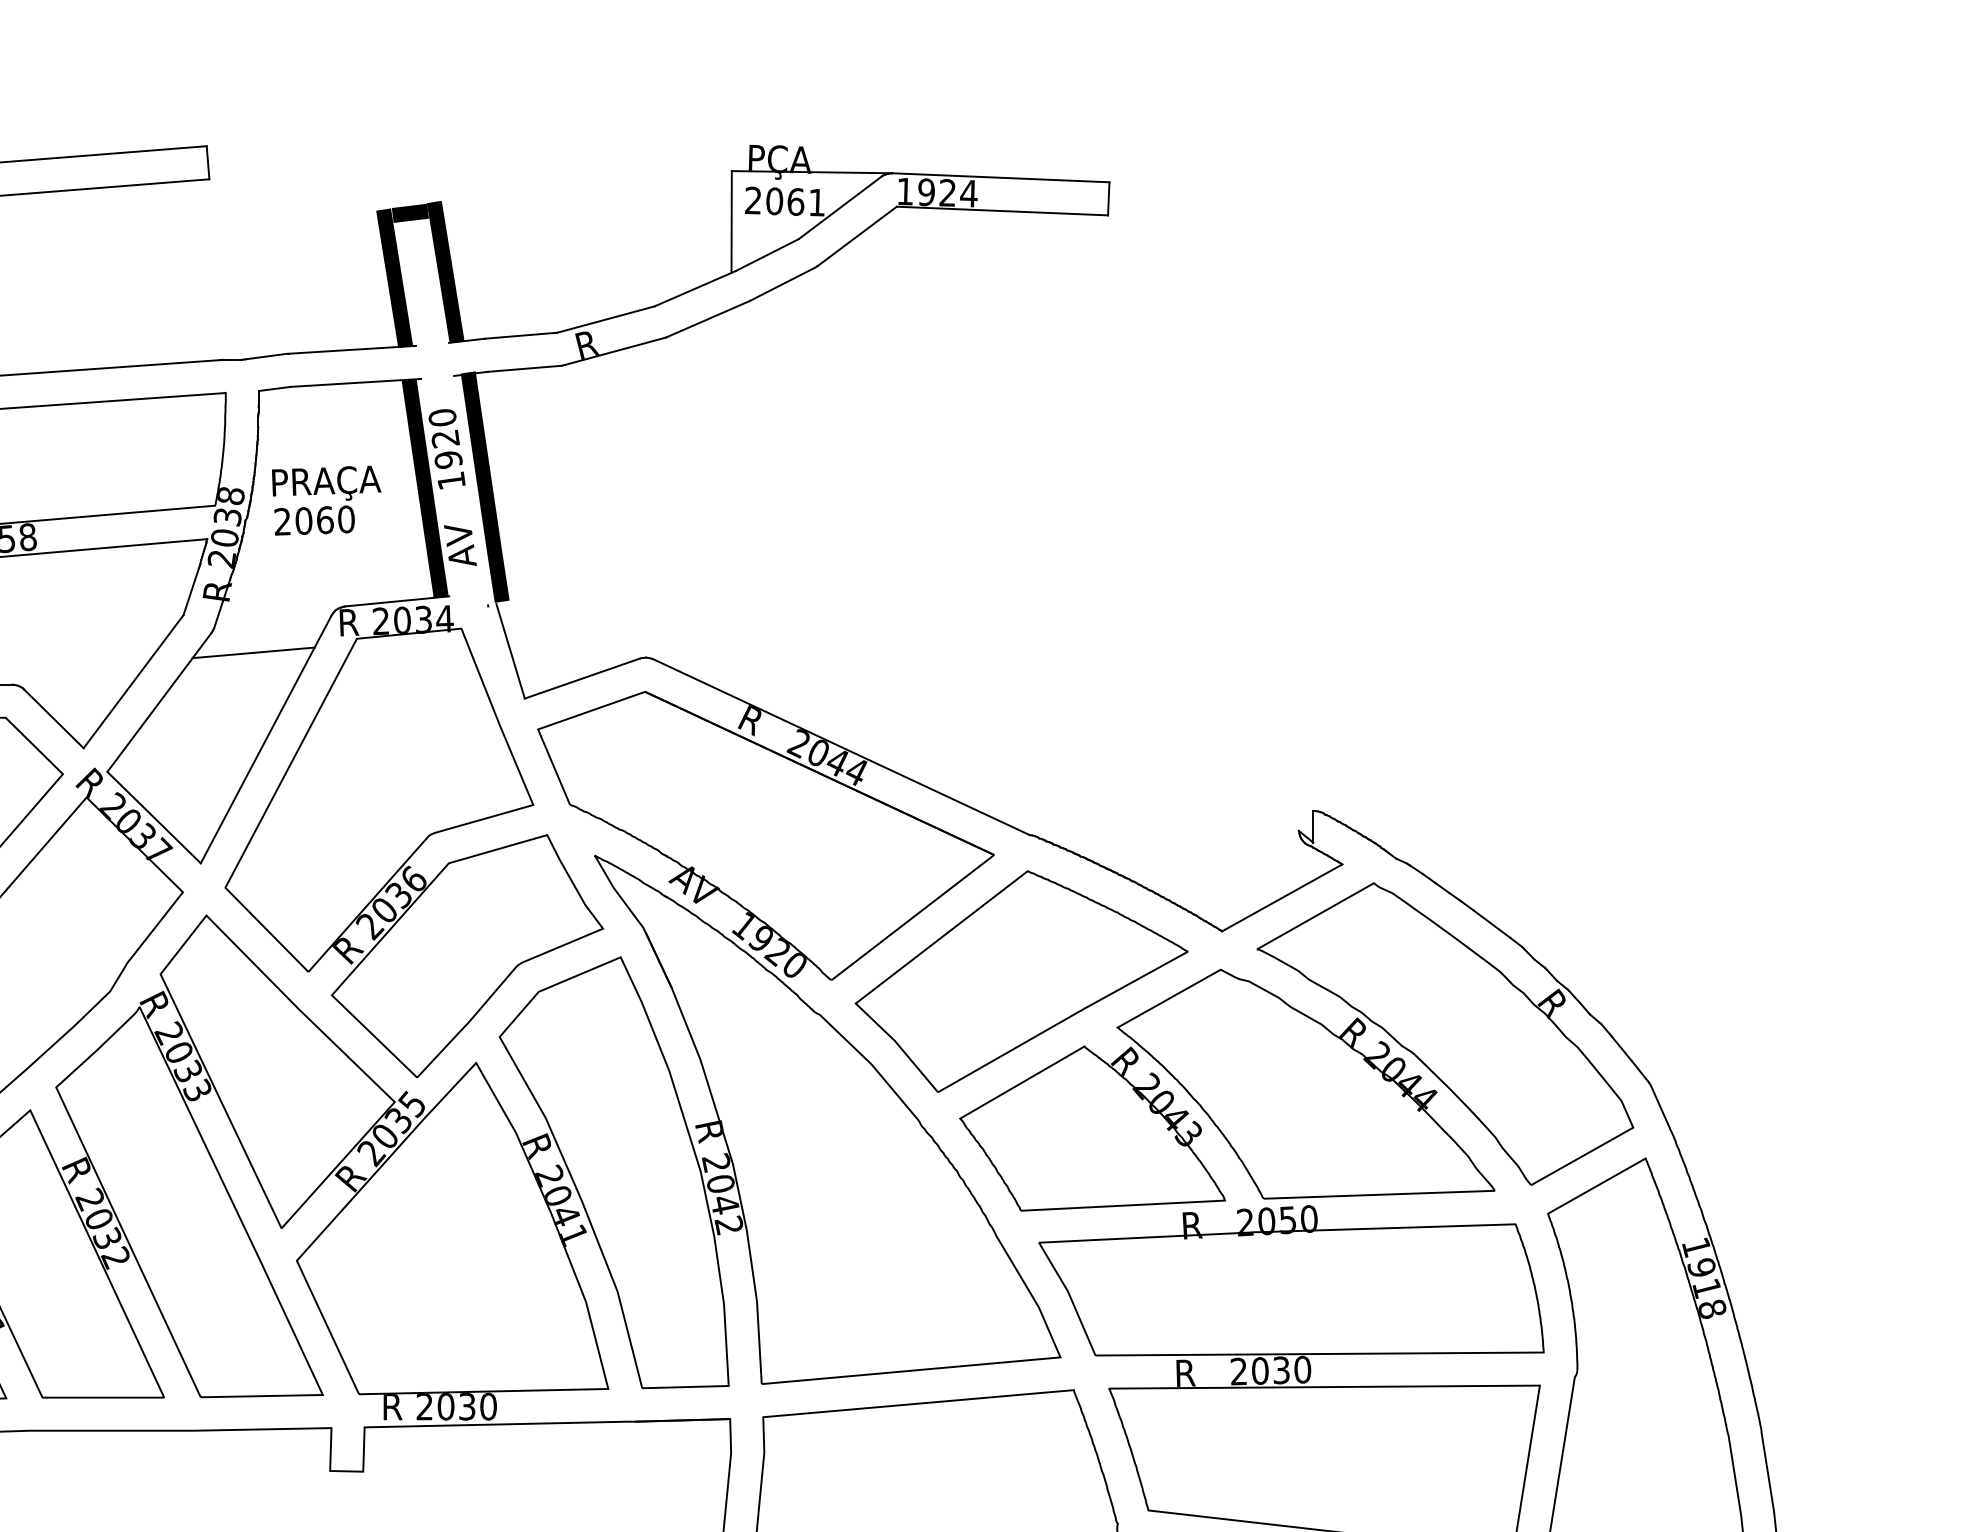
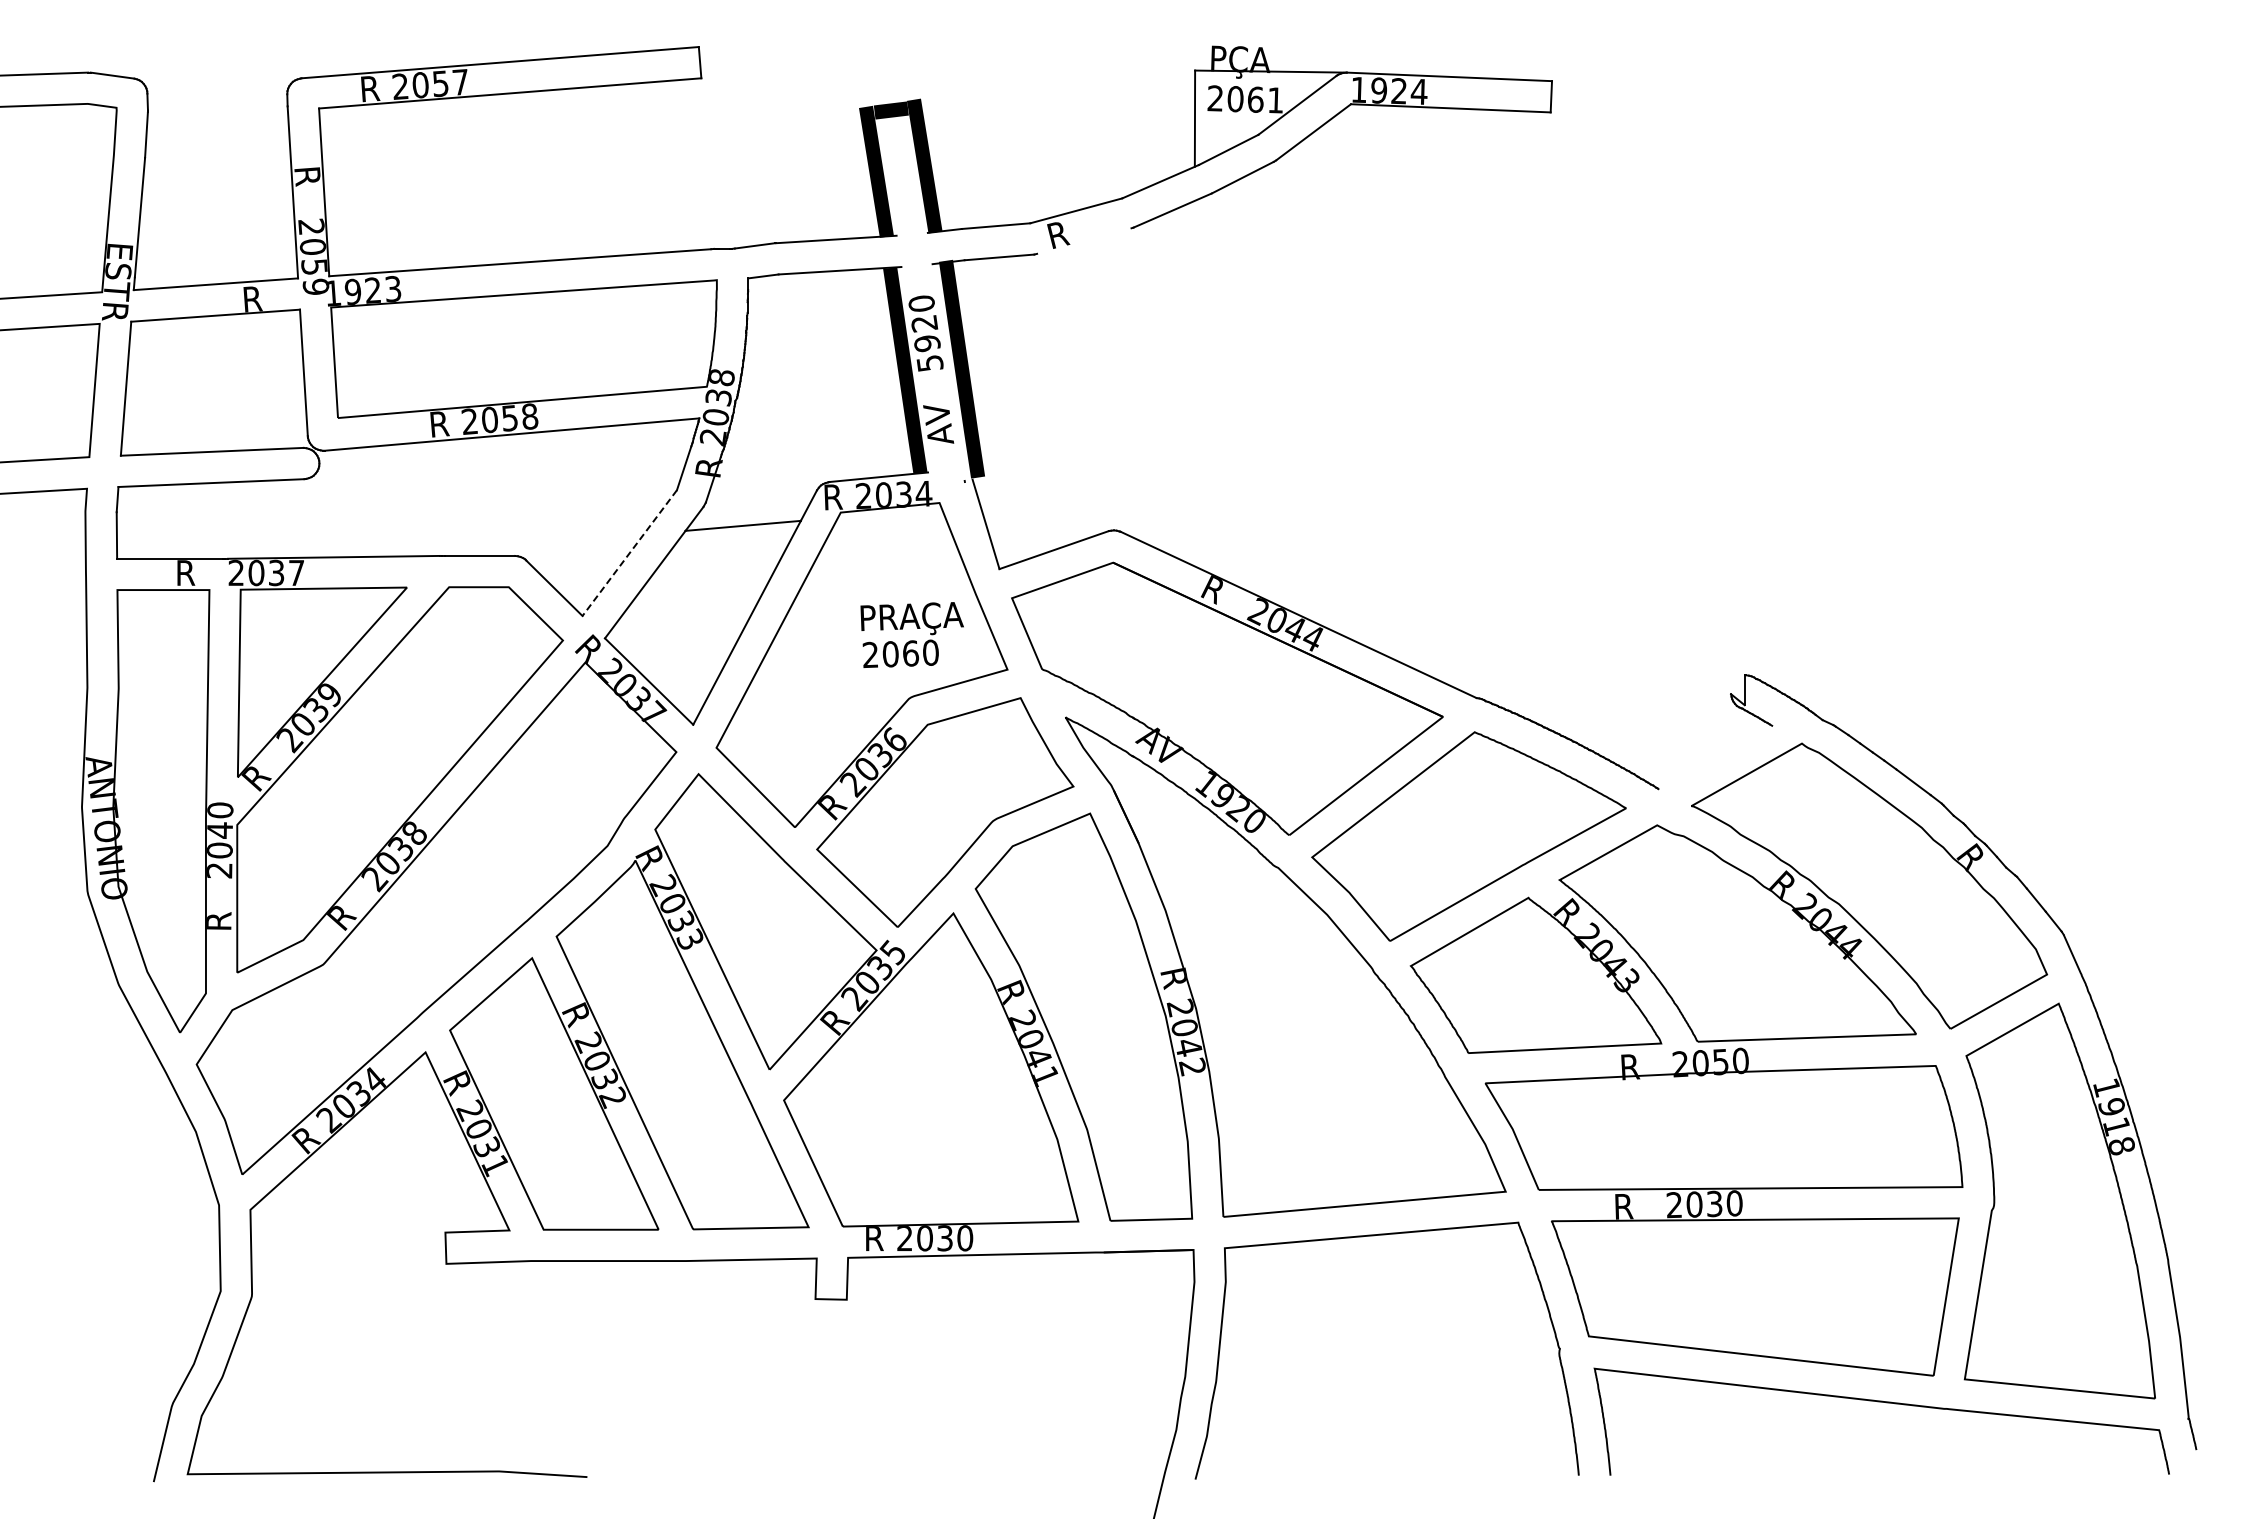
line: (614, 350) -> (1084, 240), removed
text: (450, 479) -> (929, 362), 1920 -> 5920
text: (325, 500) -> (911, 634), moved
line: (133, 682) -> (629, 553), solid -> dashed
line: (1282, 897) -> (1715, 757), removed

